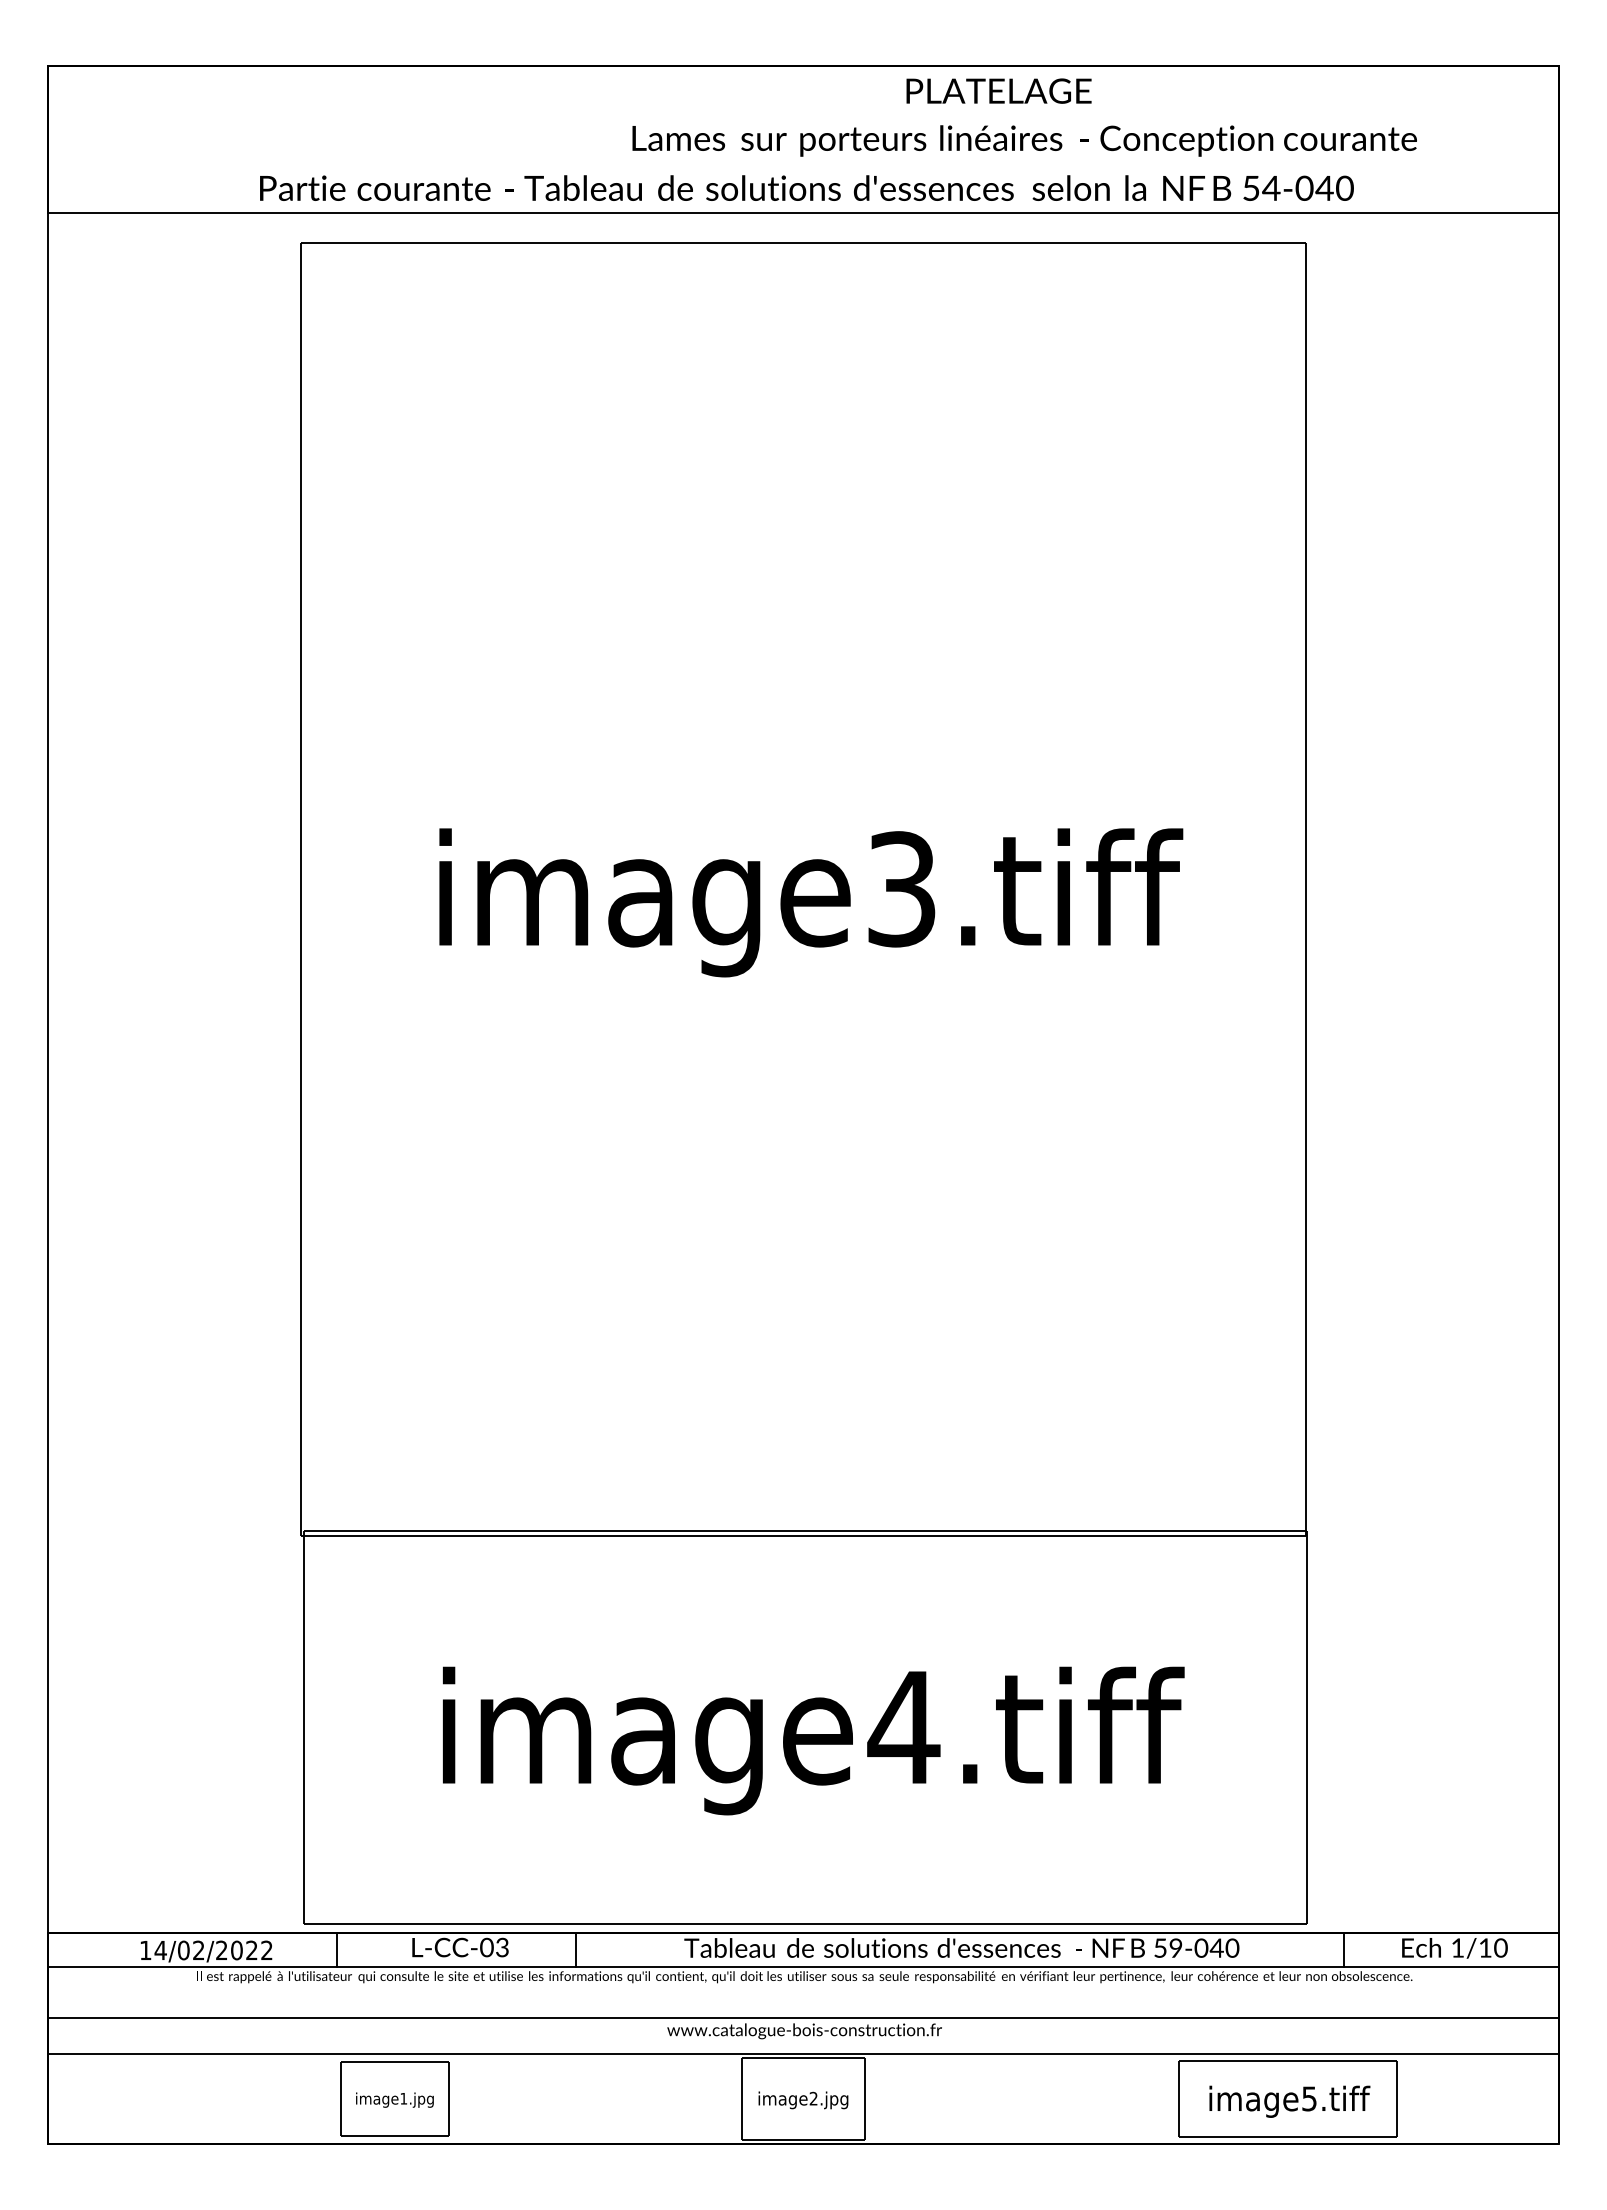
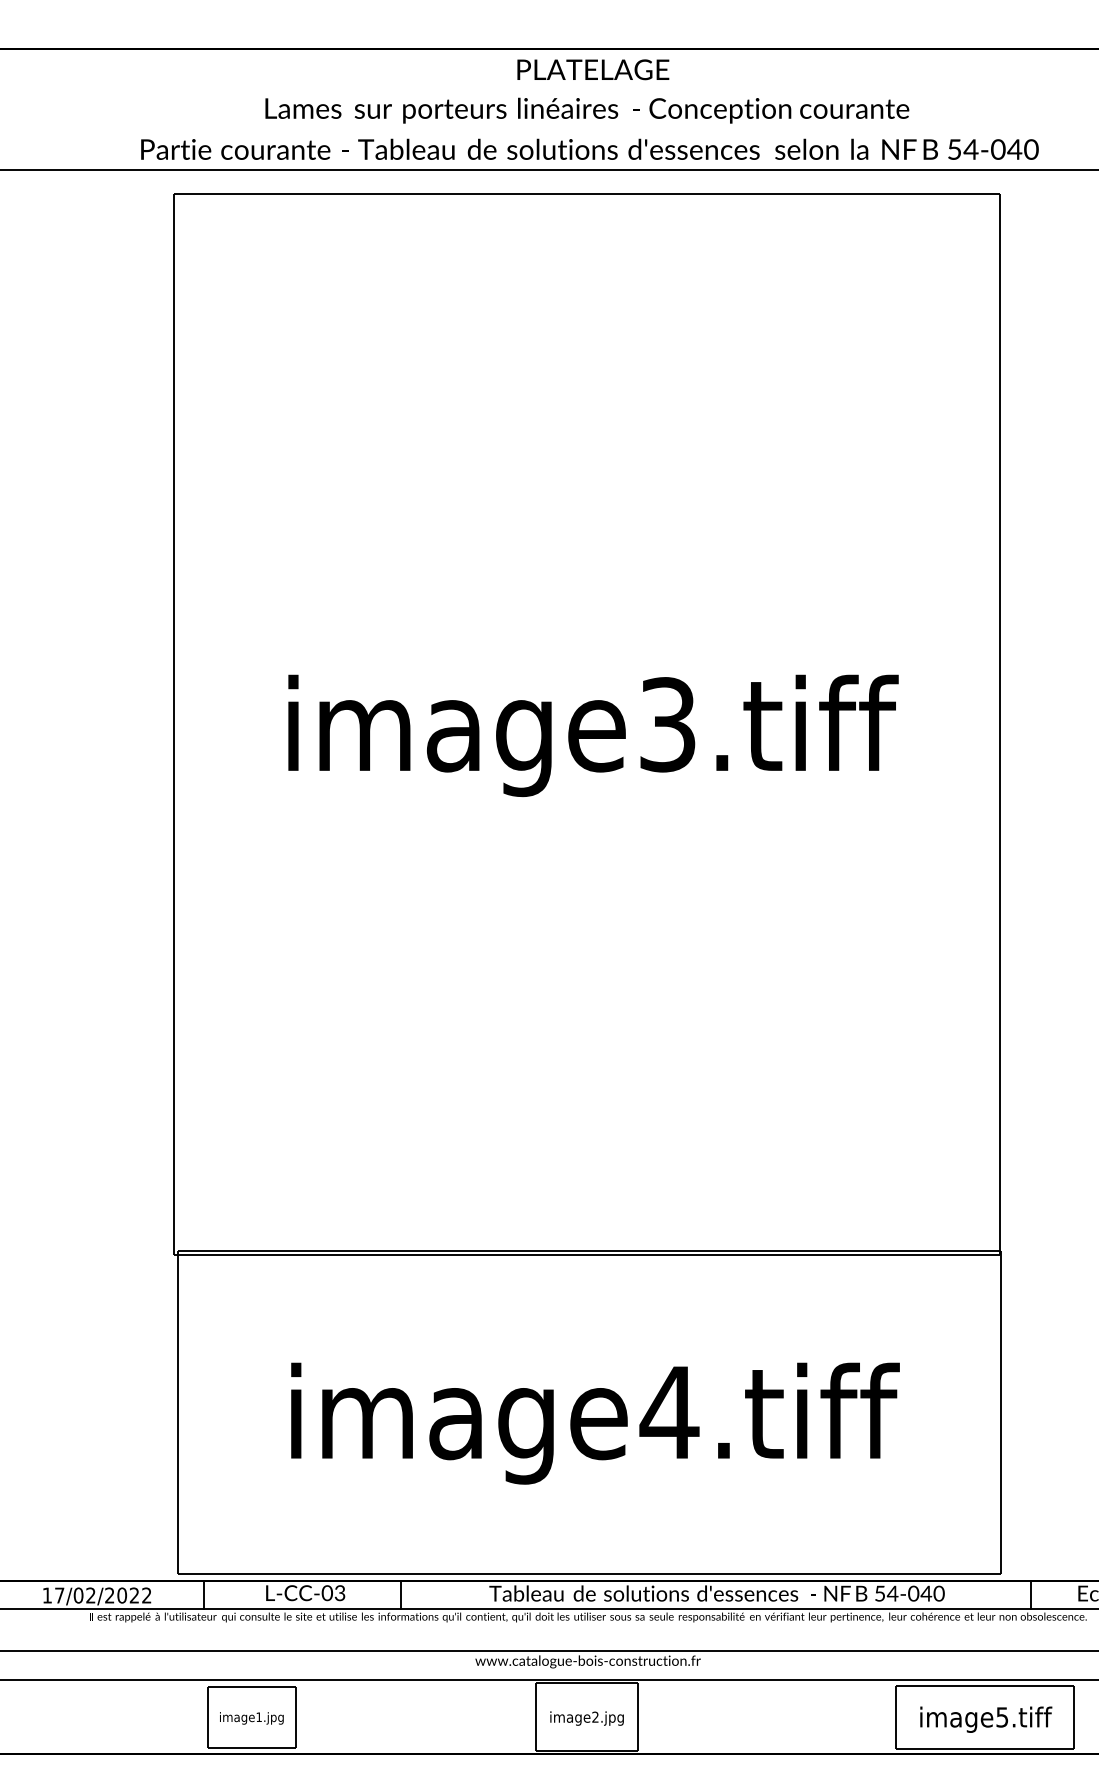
text: (998, 90) -> (592, 69), moved
text: (1024, 140) -> (587, 110), moved
text: (1175, 1947) -> (892, 1593), 59-040 -> 54-040
text: (160, 1950) -> (59, 1595), 14/02/2022 -> 17/02/2022

